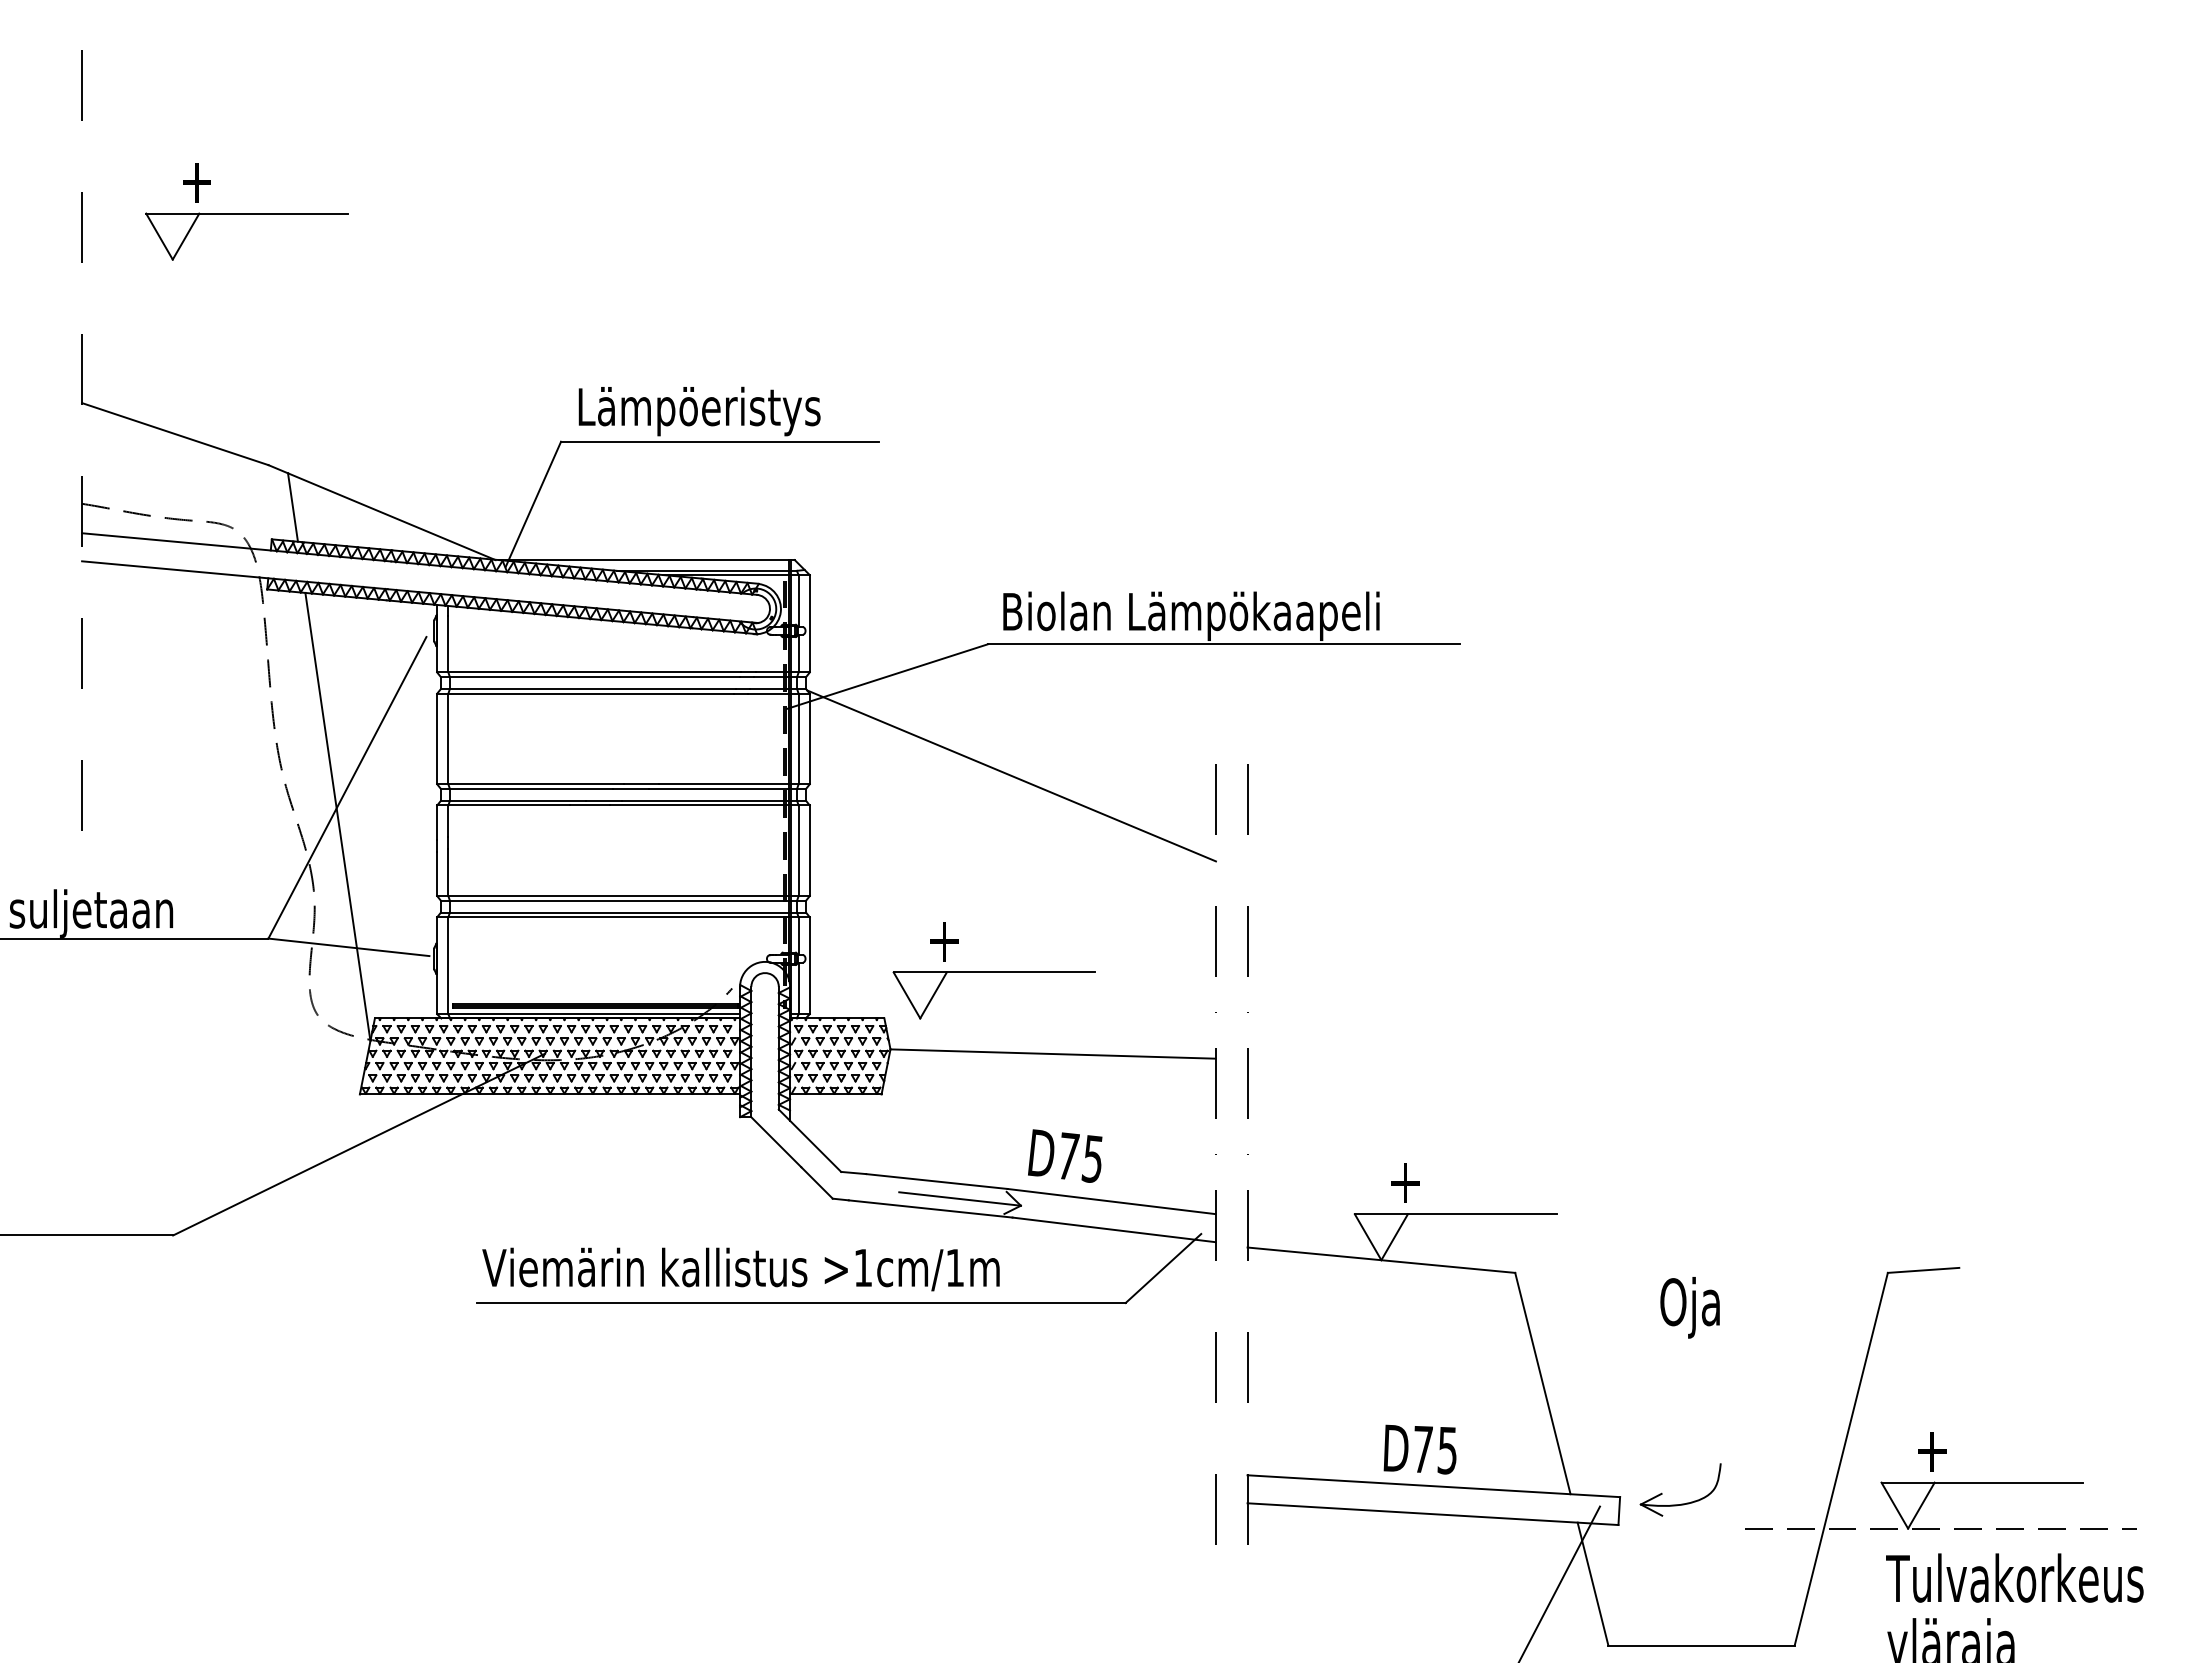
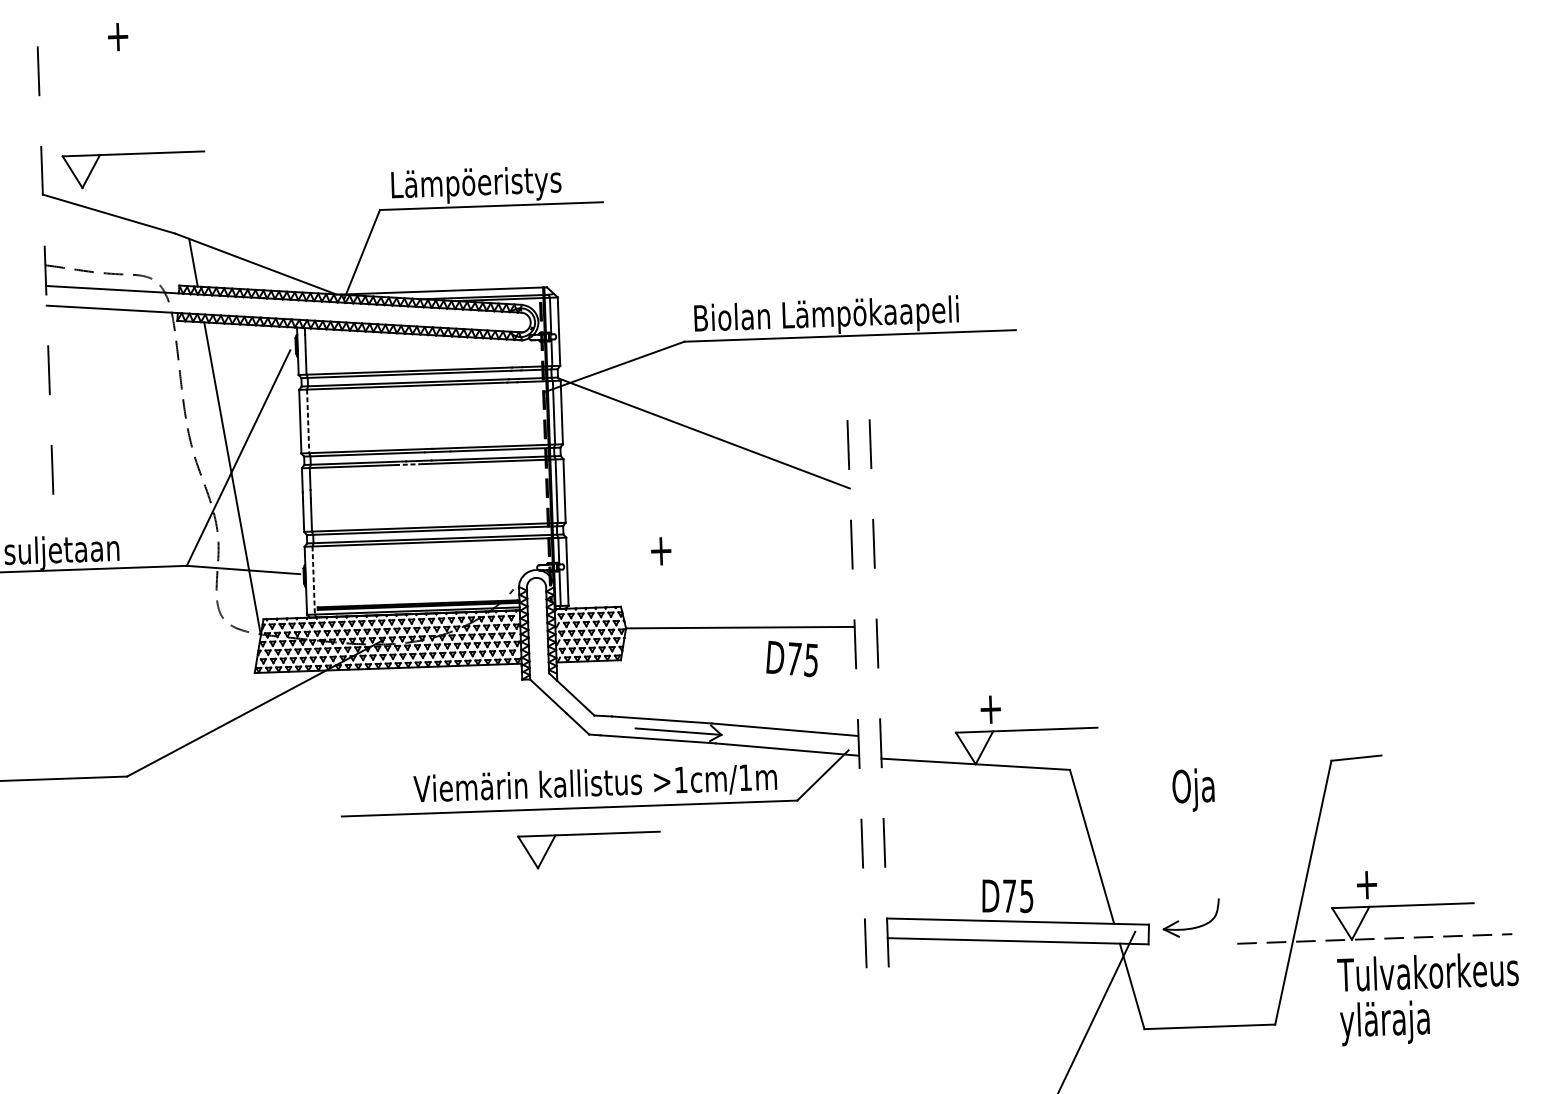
part: (246, 214) -> (133, 154), moved
line: (448, 739) -> (308, 421), solid -> dashed
line: (589, 805) -> (408, 464), solid -> dashed
line: (448, 966) -> (313, 581), solid -> dashed
part: (993, 972) -> (588, 834), moved
text: (1065, 1155) -> (792, 658), moved
text: (740, 1269) -> (594, 784), moved

